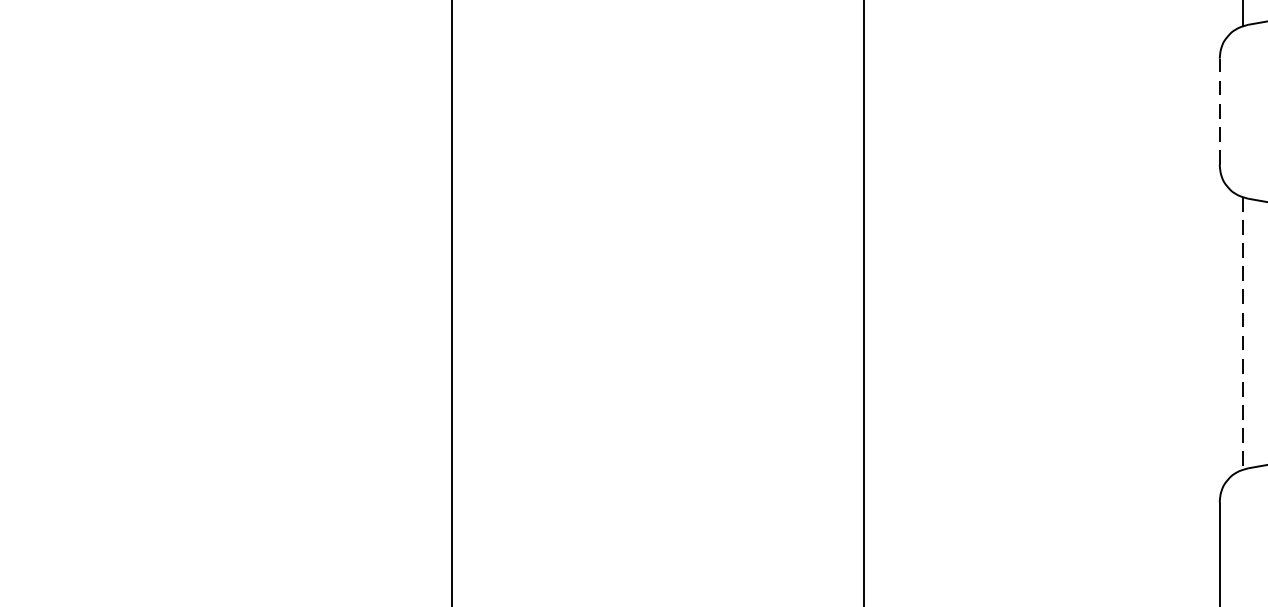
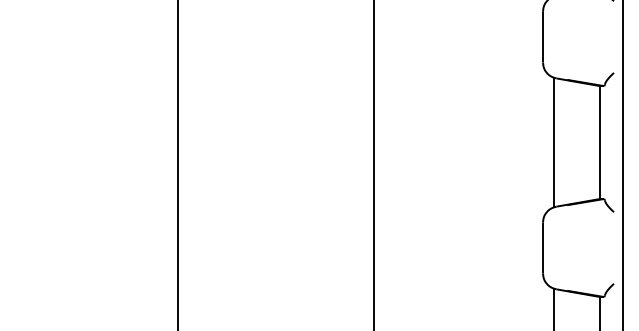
line: (1218, 110) -> (542, 36), dashed -> solid
line: (1243, 333) -> (554, 142), dashed -> solid

